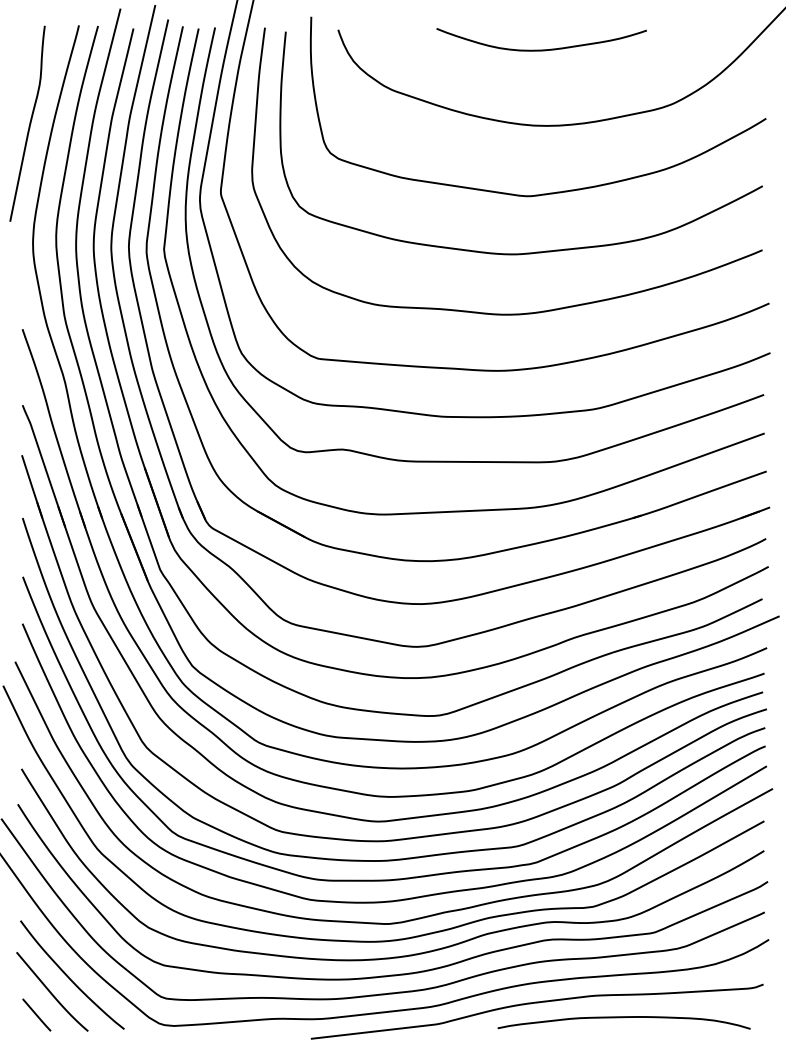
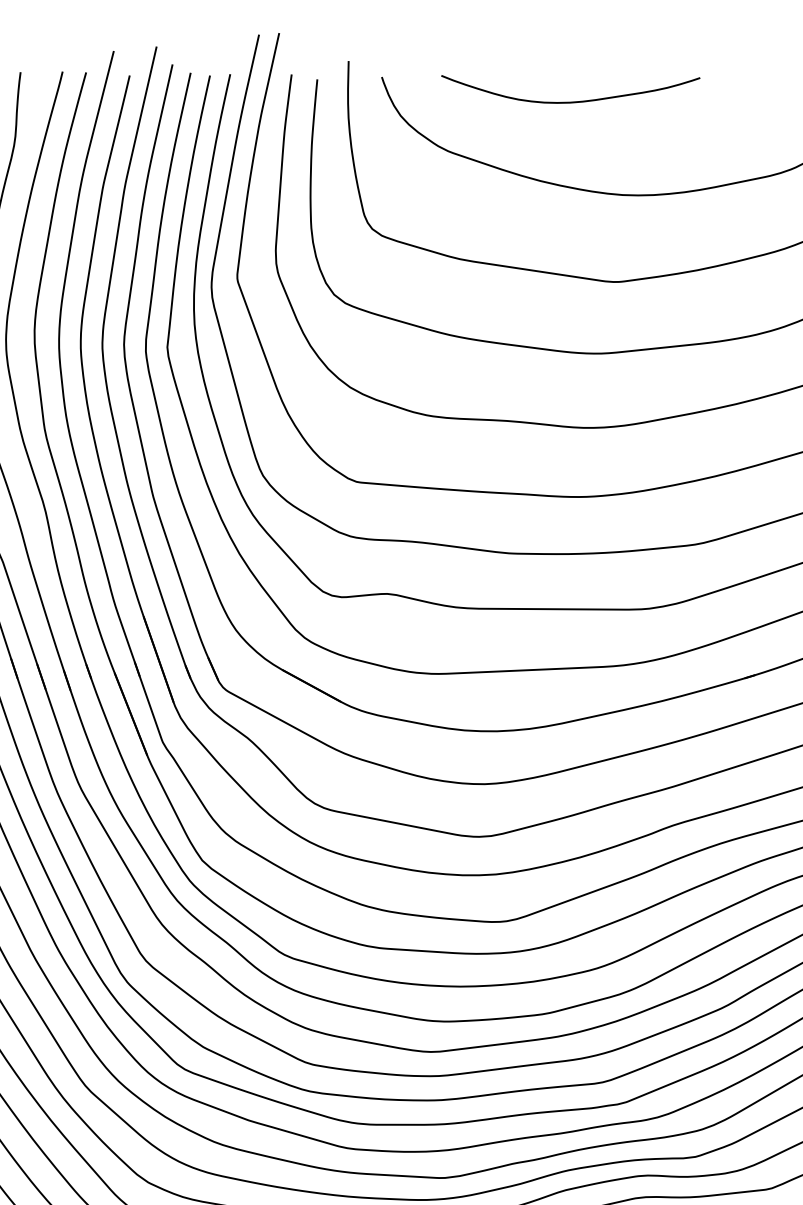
curve: (541, 49) -> (570, 101), moved

